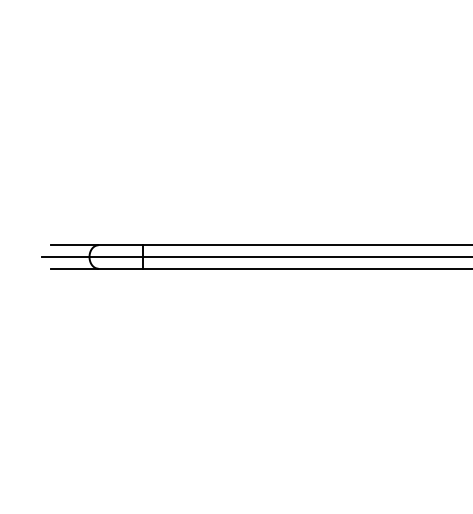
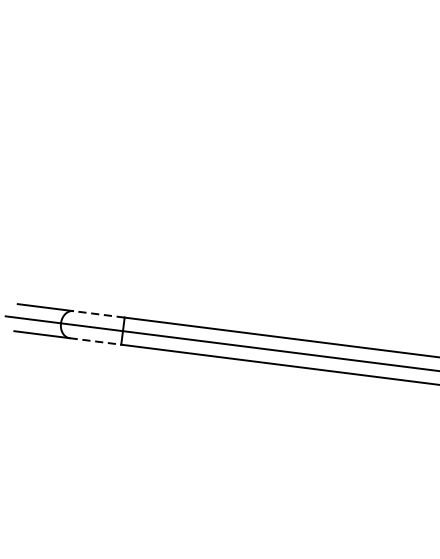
line: (120, 245) -> (98, 314), solid -> dashed
line: (121, 268) -> (96, 341), solid -> dashed

